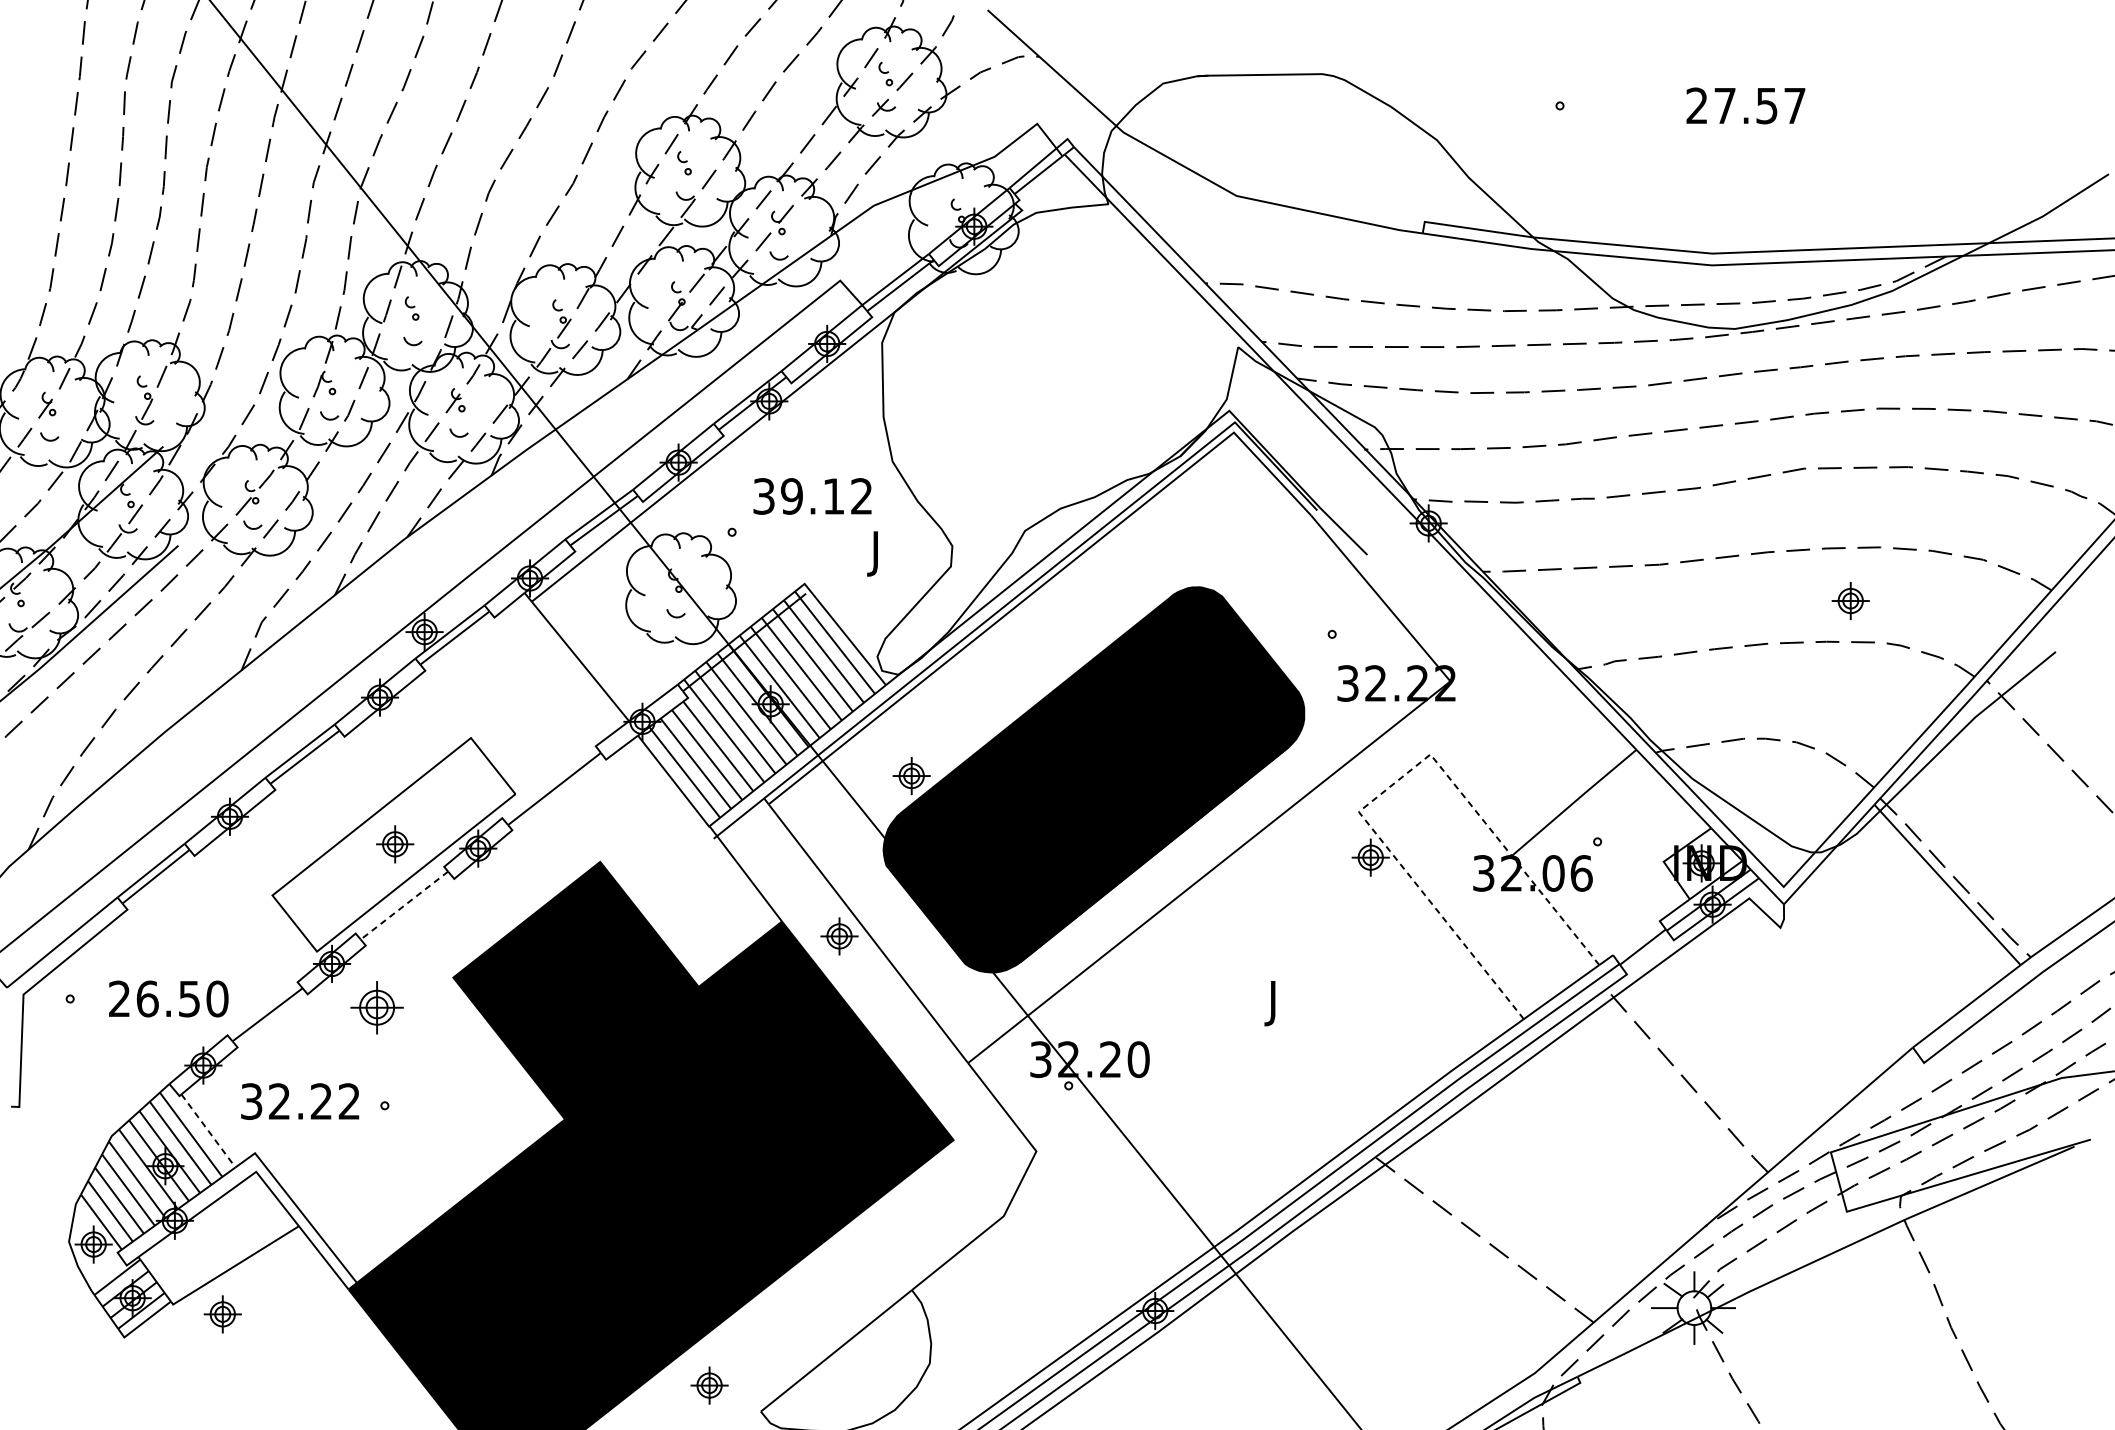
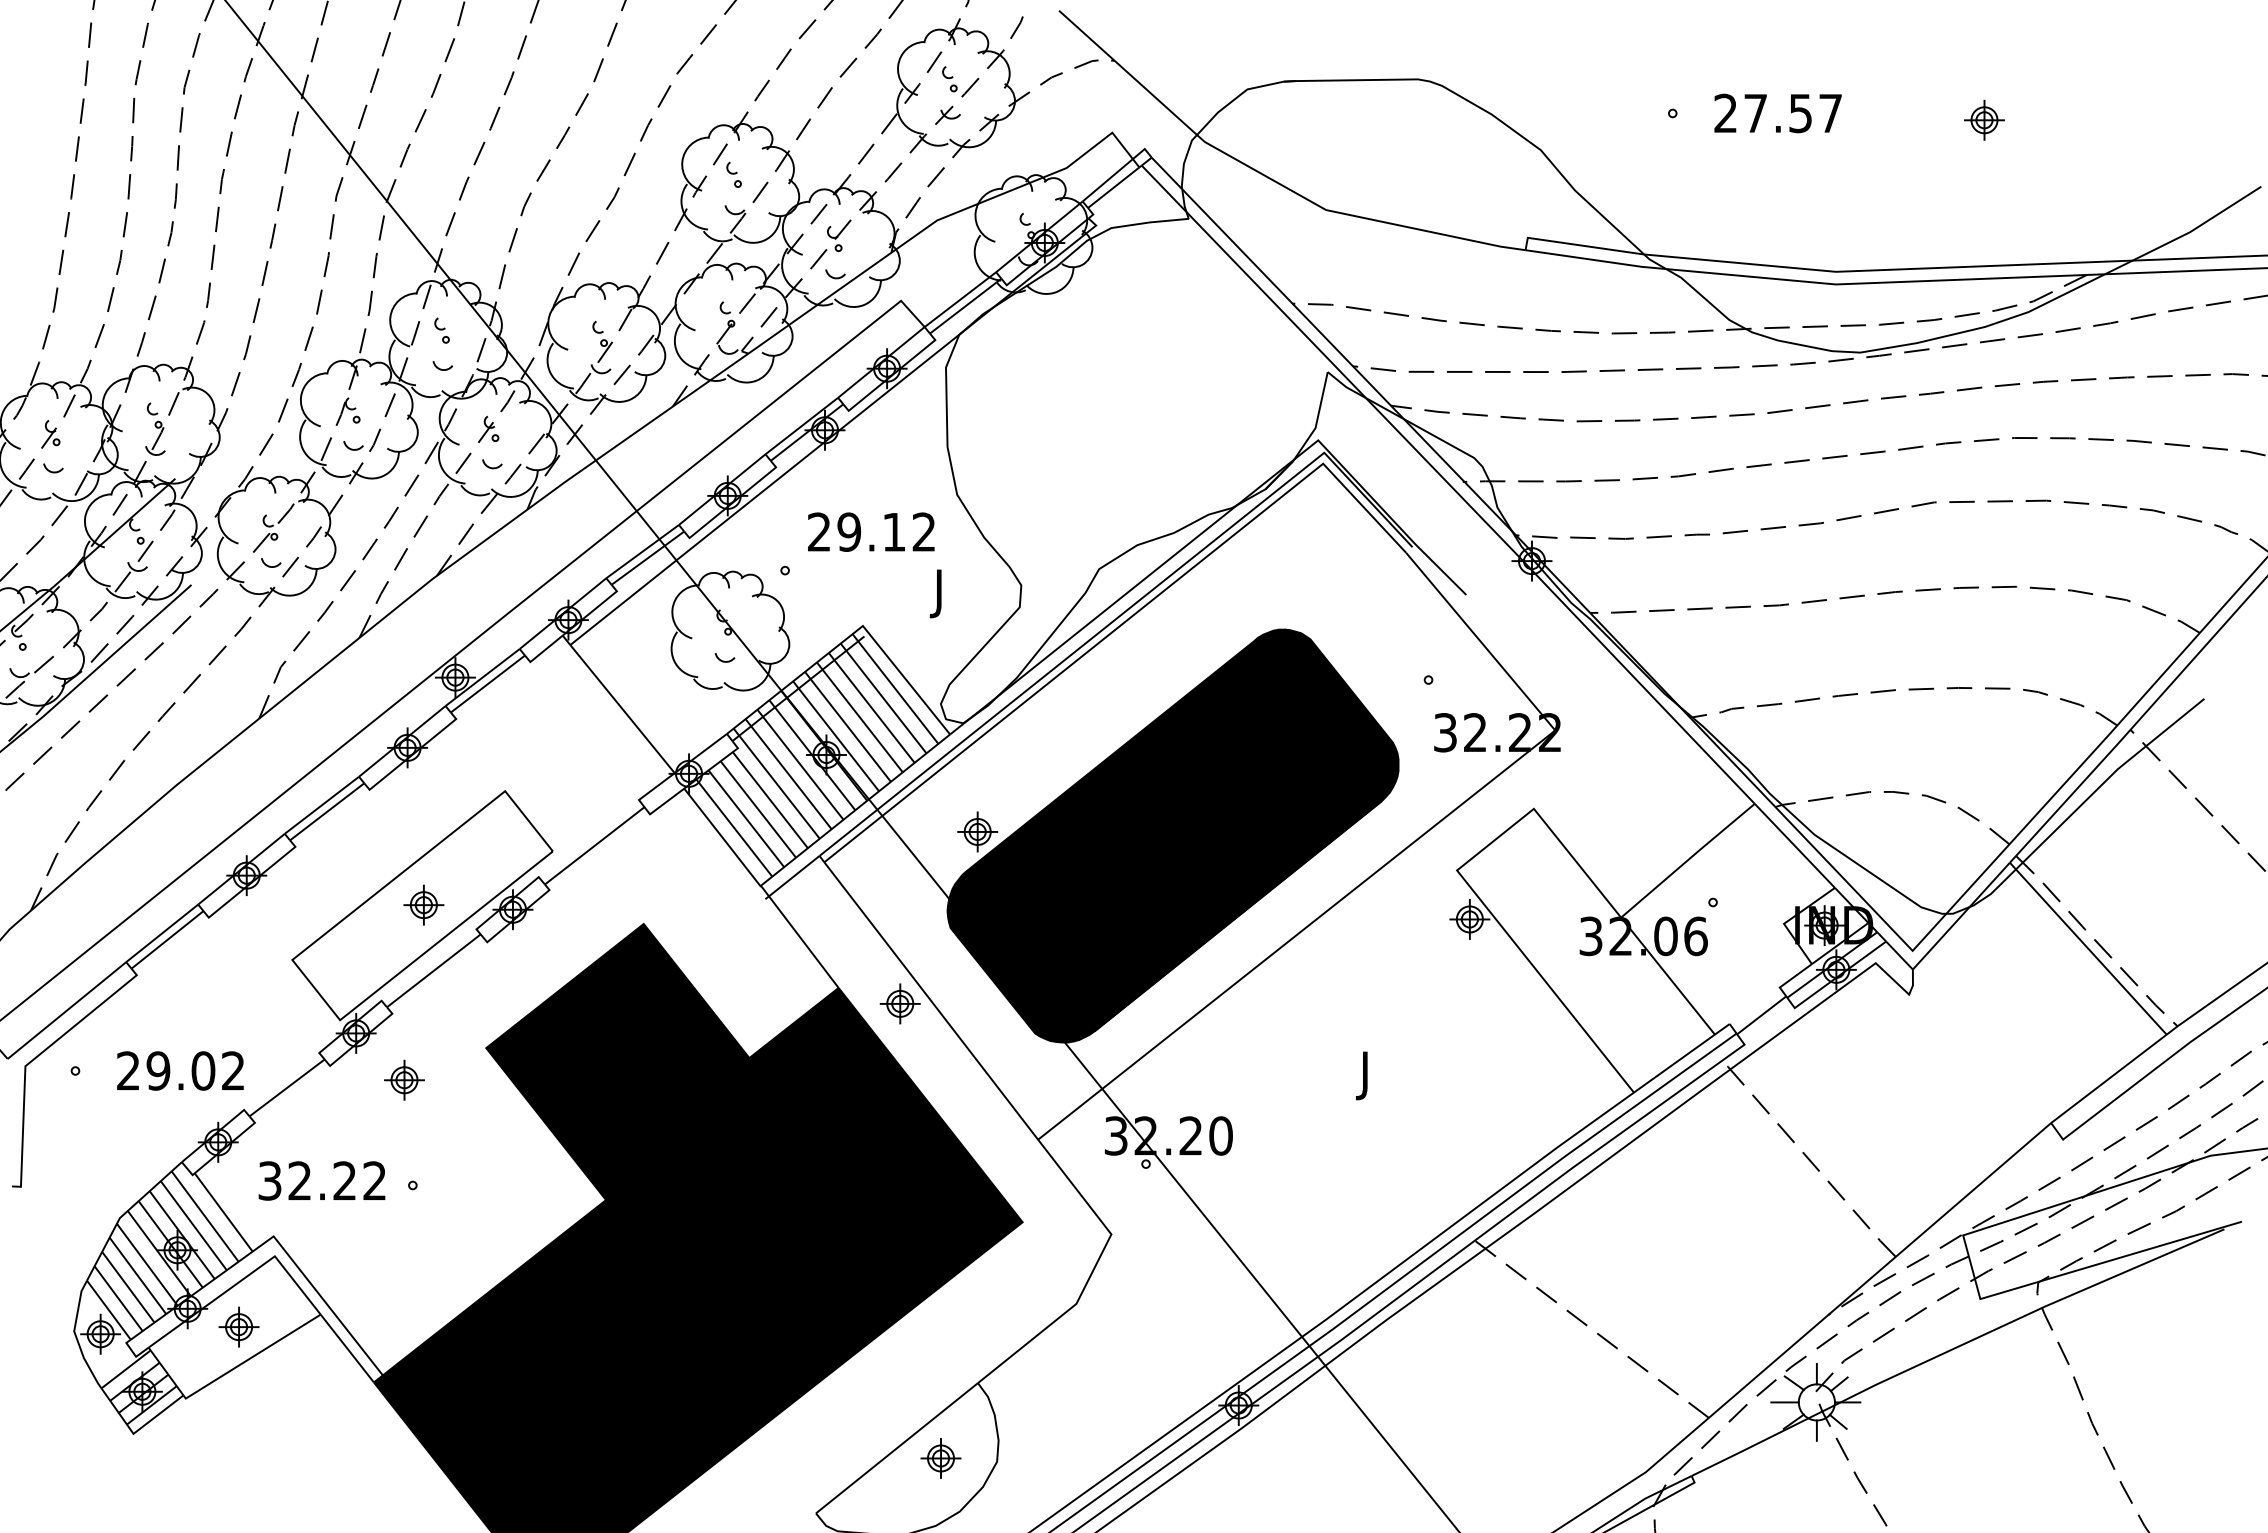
text: (1745, 105) -> (1777, 113), moved
text: (764, 495) -> (819, 531), 39.12 -> 29.12
part: (1850, 600) -> (1984, 119), moved
line: (1396, 782) -> (1497, 838), dashed -> solid
line: (404, 906) -> (433, 971), dashed -> solid
text: (182, 998) -> (195, 1070), 26.50 -> 29.02
part: (377, 1006) -> (404, 1079), size x0.71
line: (208, 1130) -> (223, 1212), dashed -> solid
part: (222, 1313) -> (238, 1326), moved
part: (709, 1385) -> (940, 1458), moved

